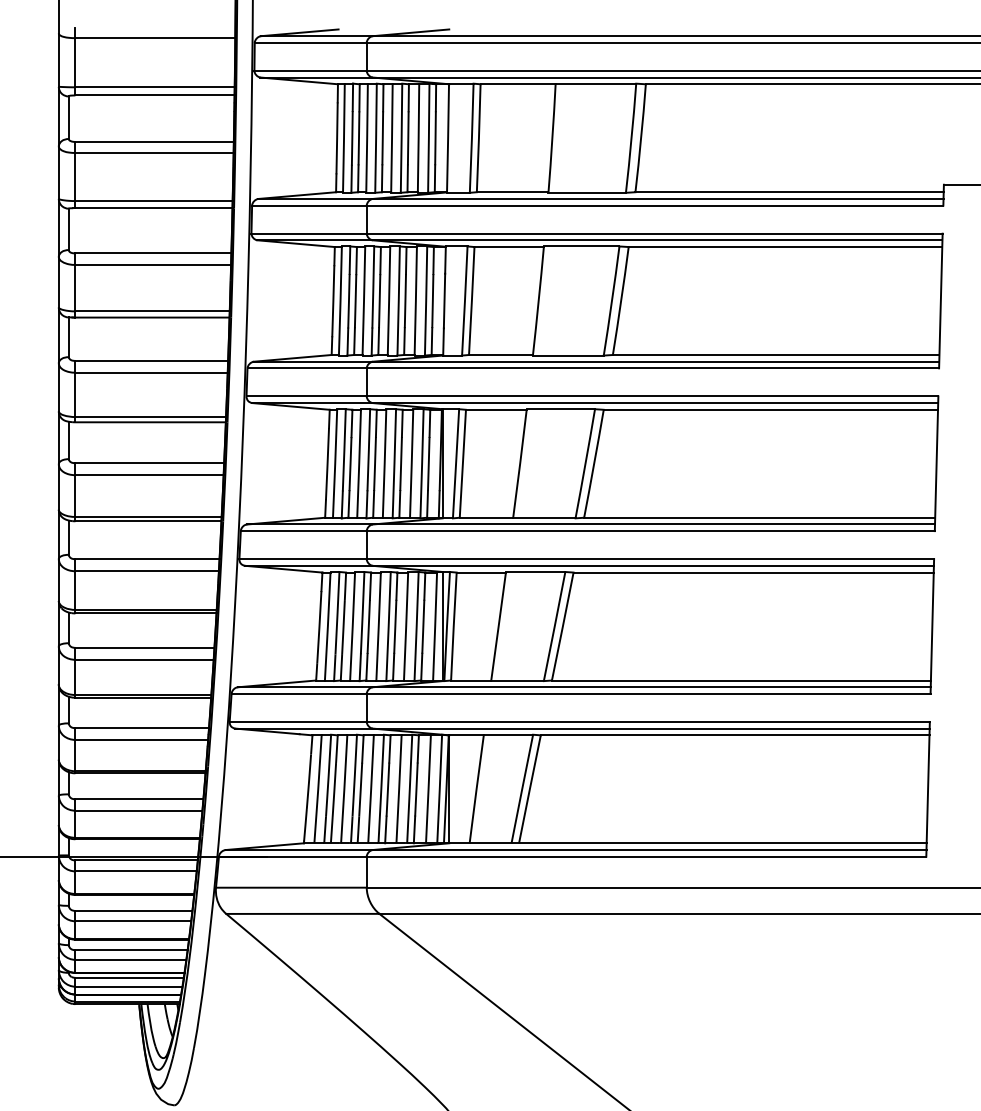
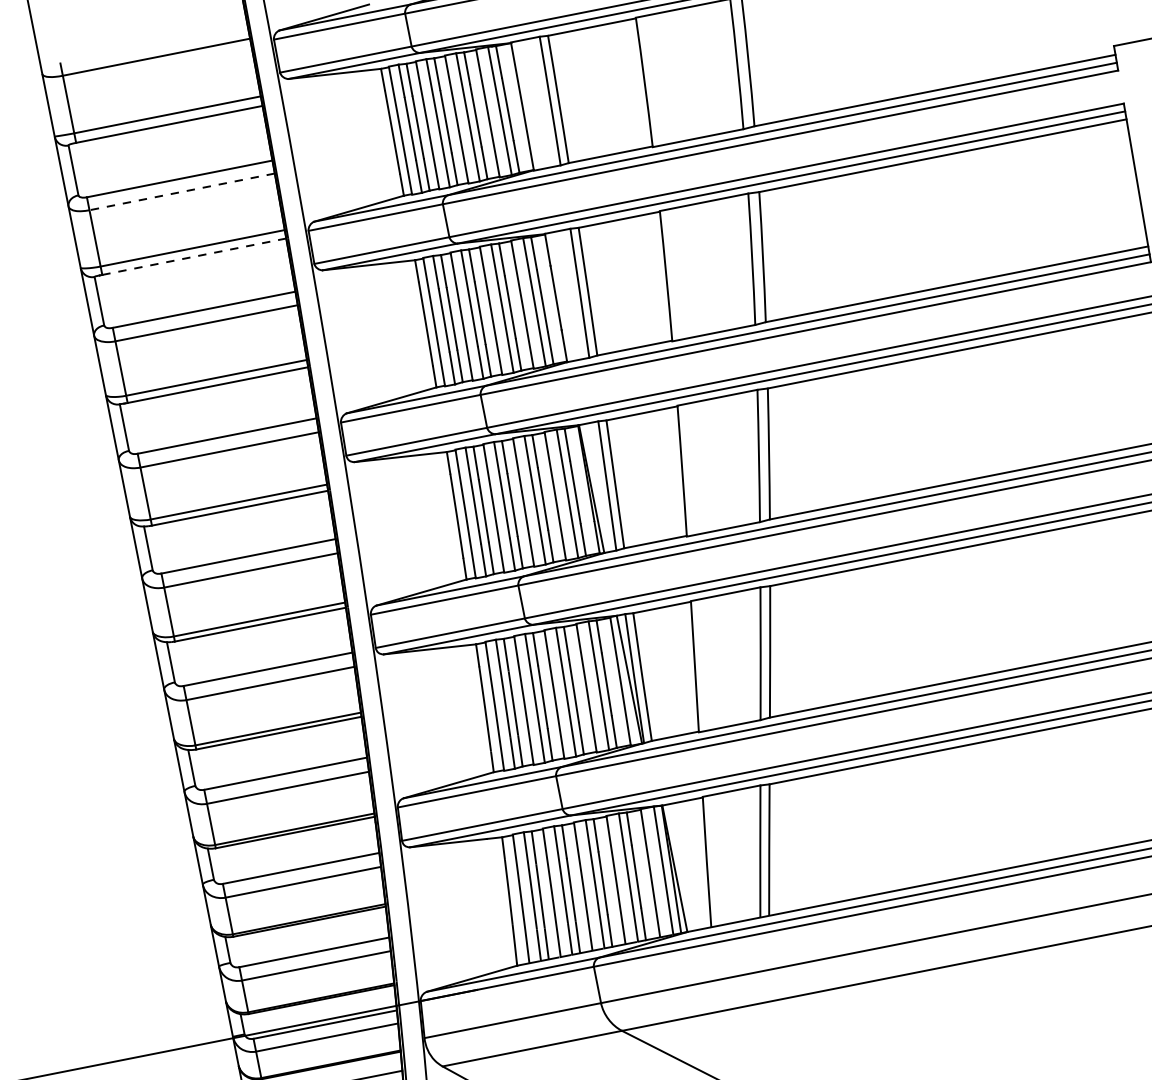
line: (154, 152) -> (182, 191), solid -> dashed
line: (153, 208) -> (193, 257), solid -> dashed

